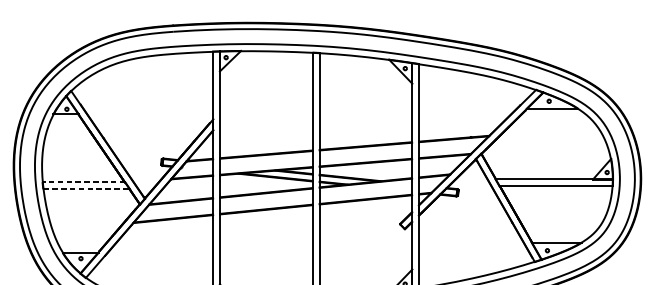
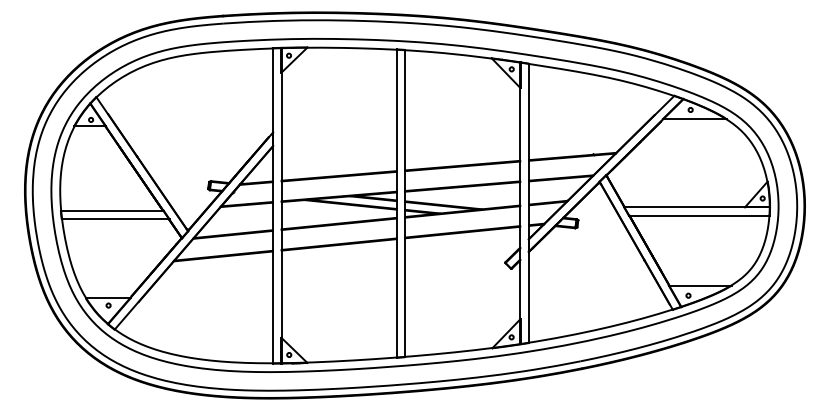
line: (83, 182) -> (111, 210), dashed -> solid
line: (86, 189) -> (115, 219), dashed -> solid

